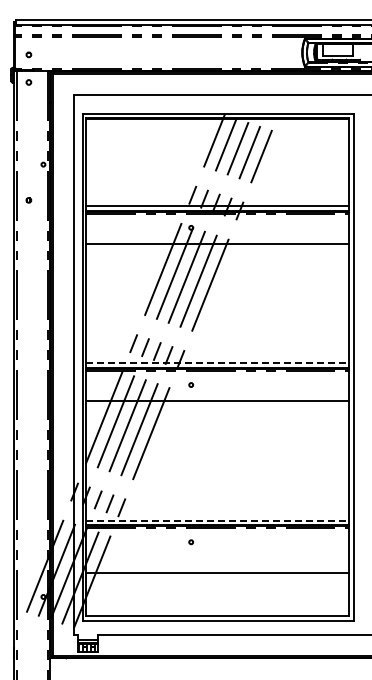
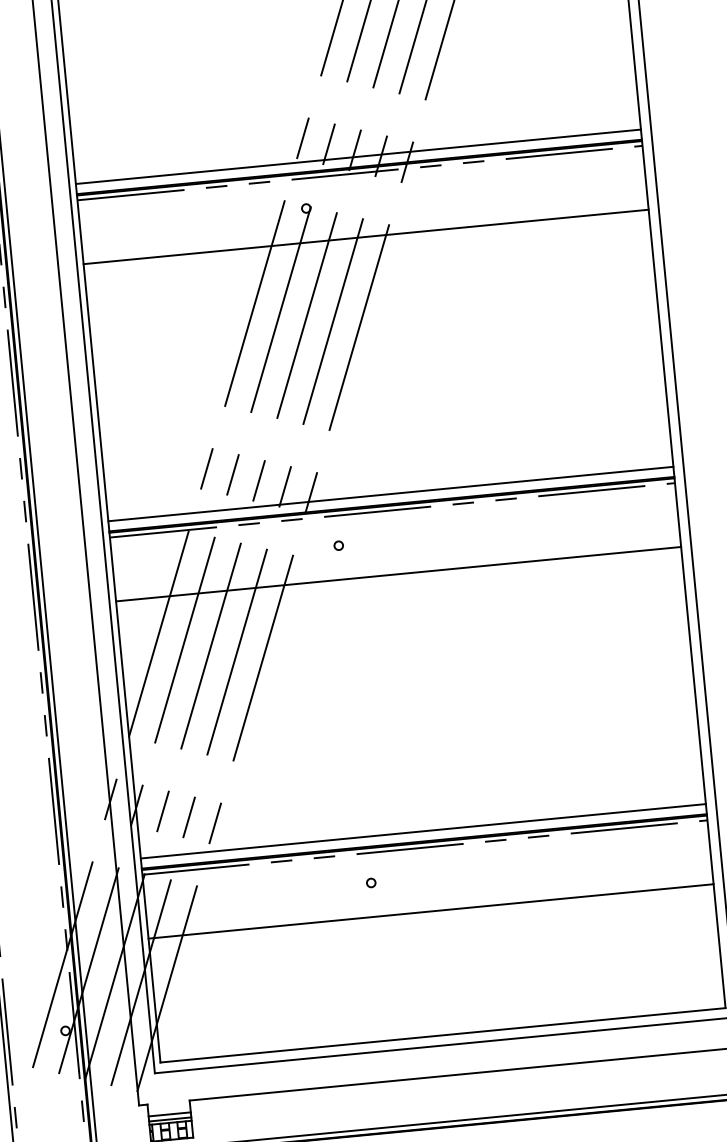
line: (217, 363) -> (390, 494), dashed -> solid
line: (217, 520) -> (423, 830), dashed -> solid
line: (217, 573) -> (430, 912), moved

